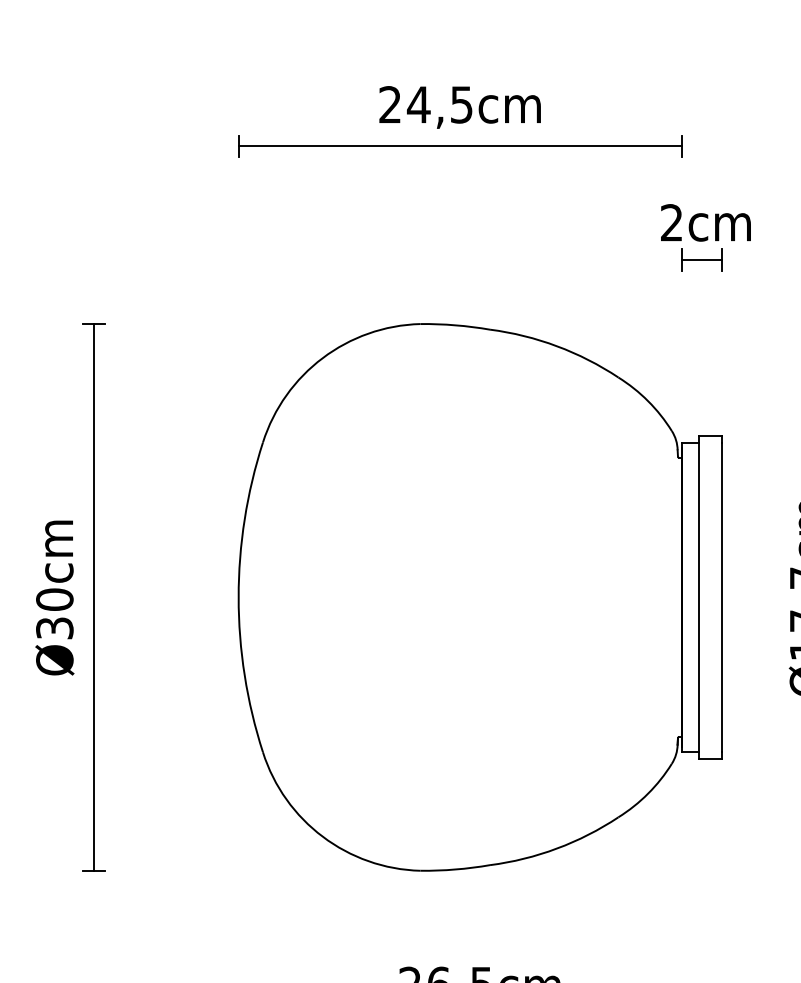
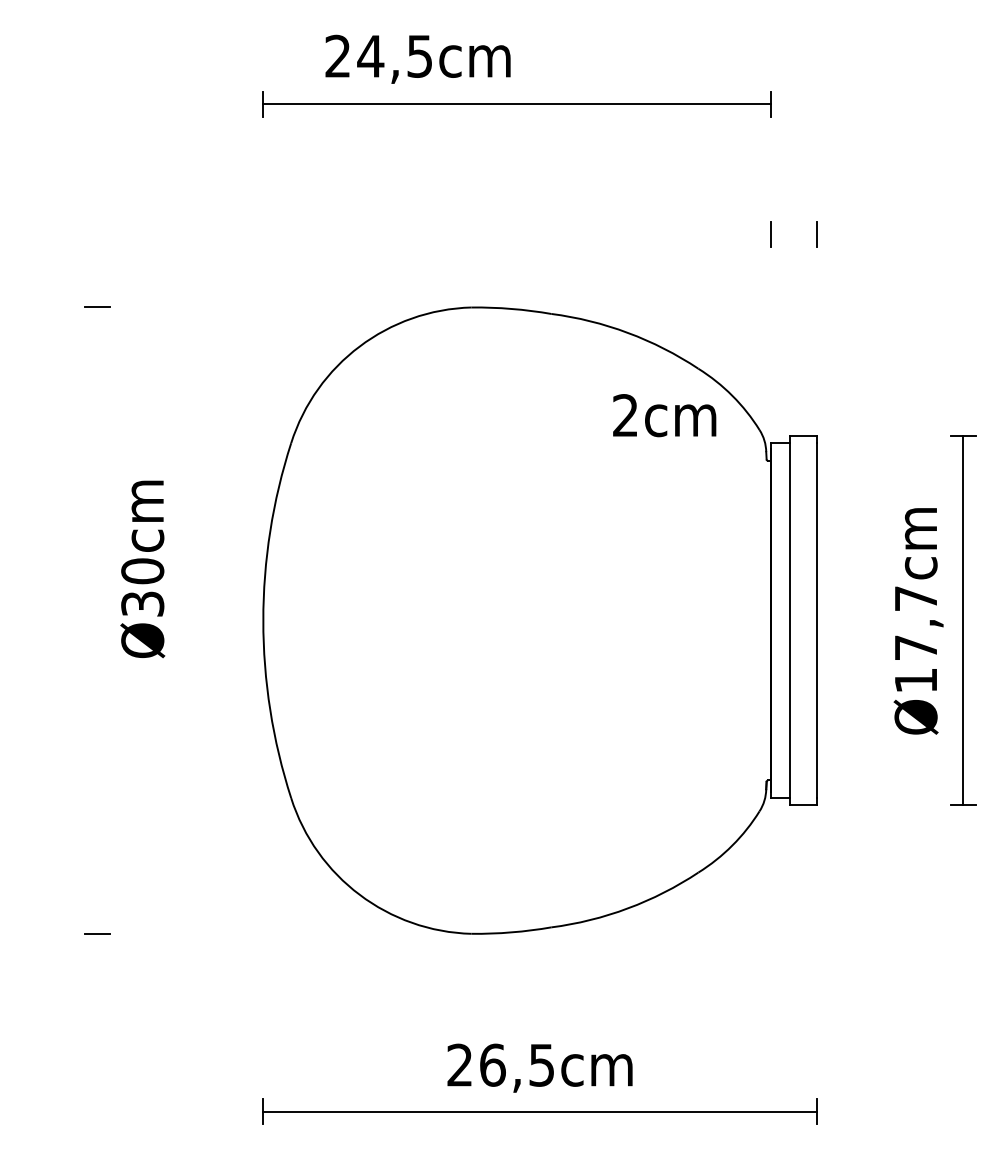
text: (459, 106) -> (417, 58), moved
text: (705, 222) -> (664, 415), moved
line: (702, 260) -> (794, 234), removed
line: (93, 597) -> (97, 620), removed
text: (54, 598) -> (142, 569), moved

